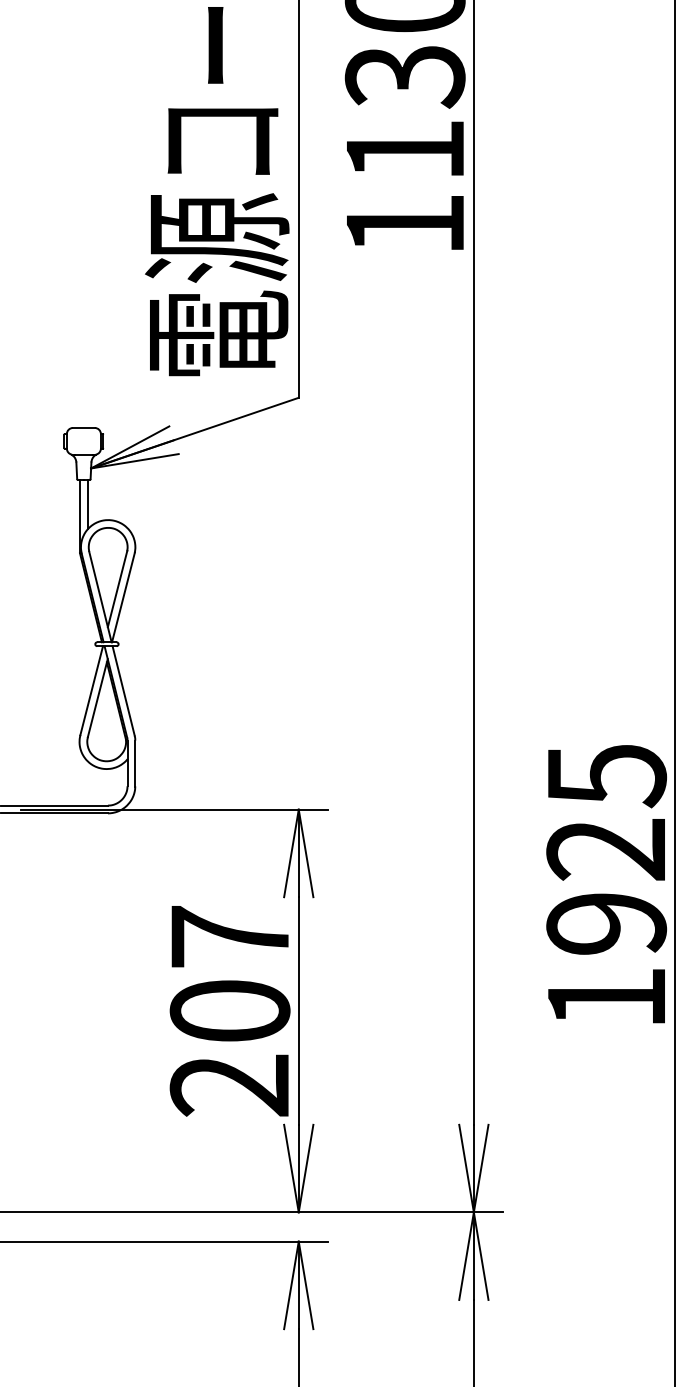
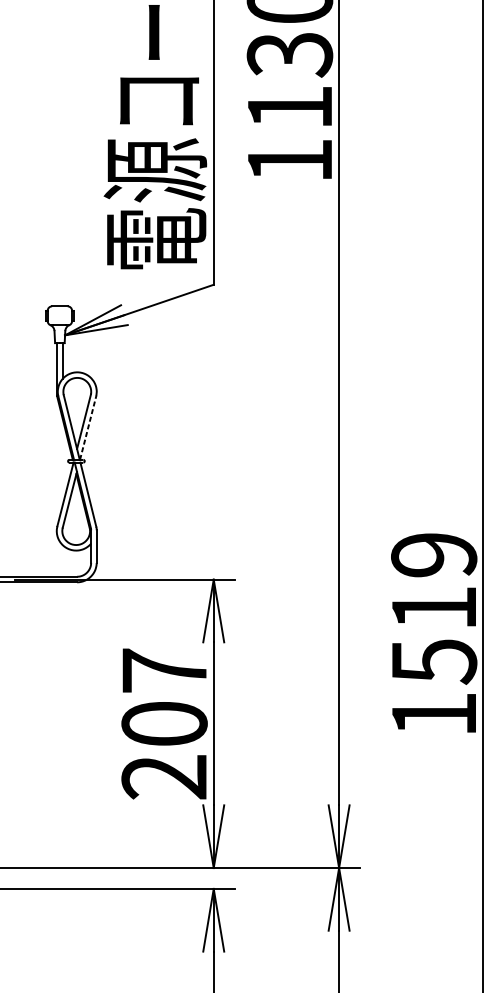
line: (123, 597) -> (88, 427), solid -> dashed
text: (606, 850) -> (434, 608), 1925 -> 1519

